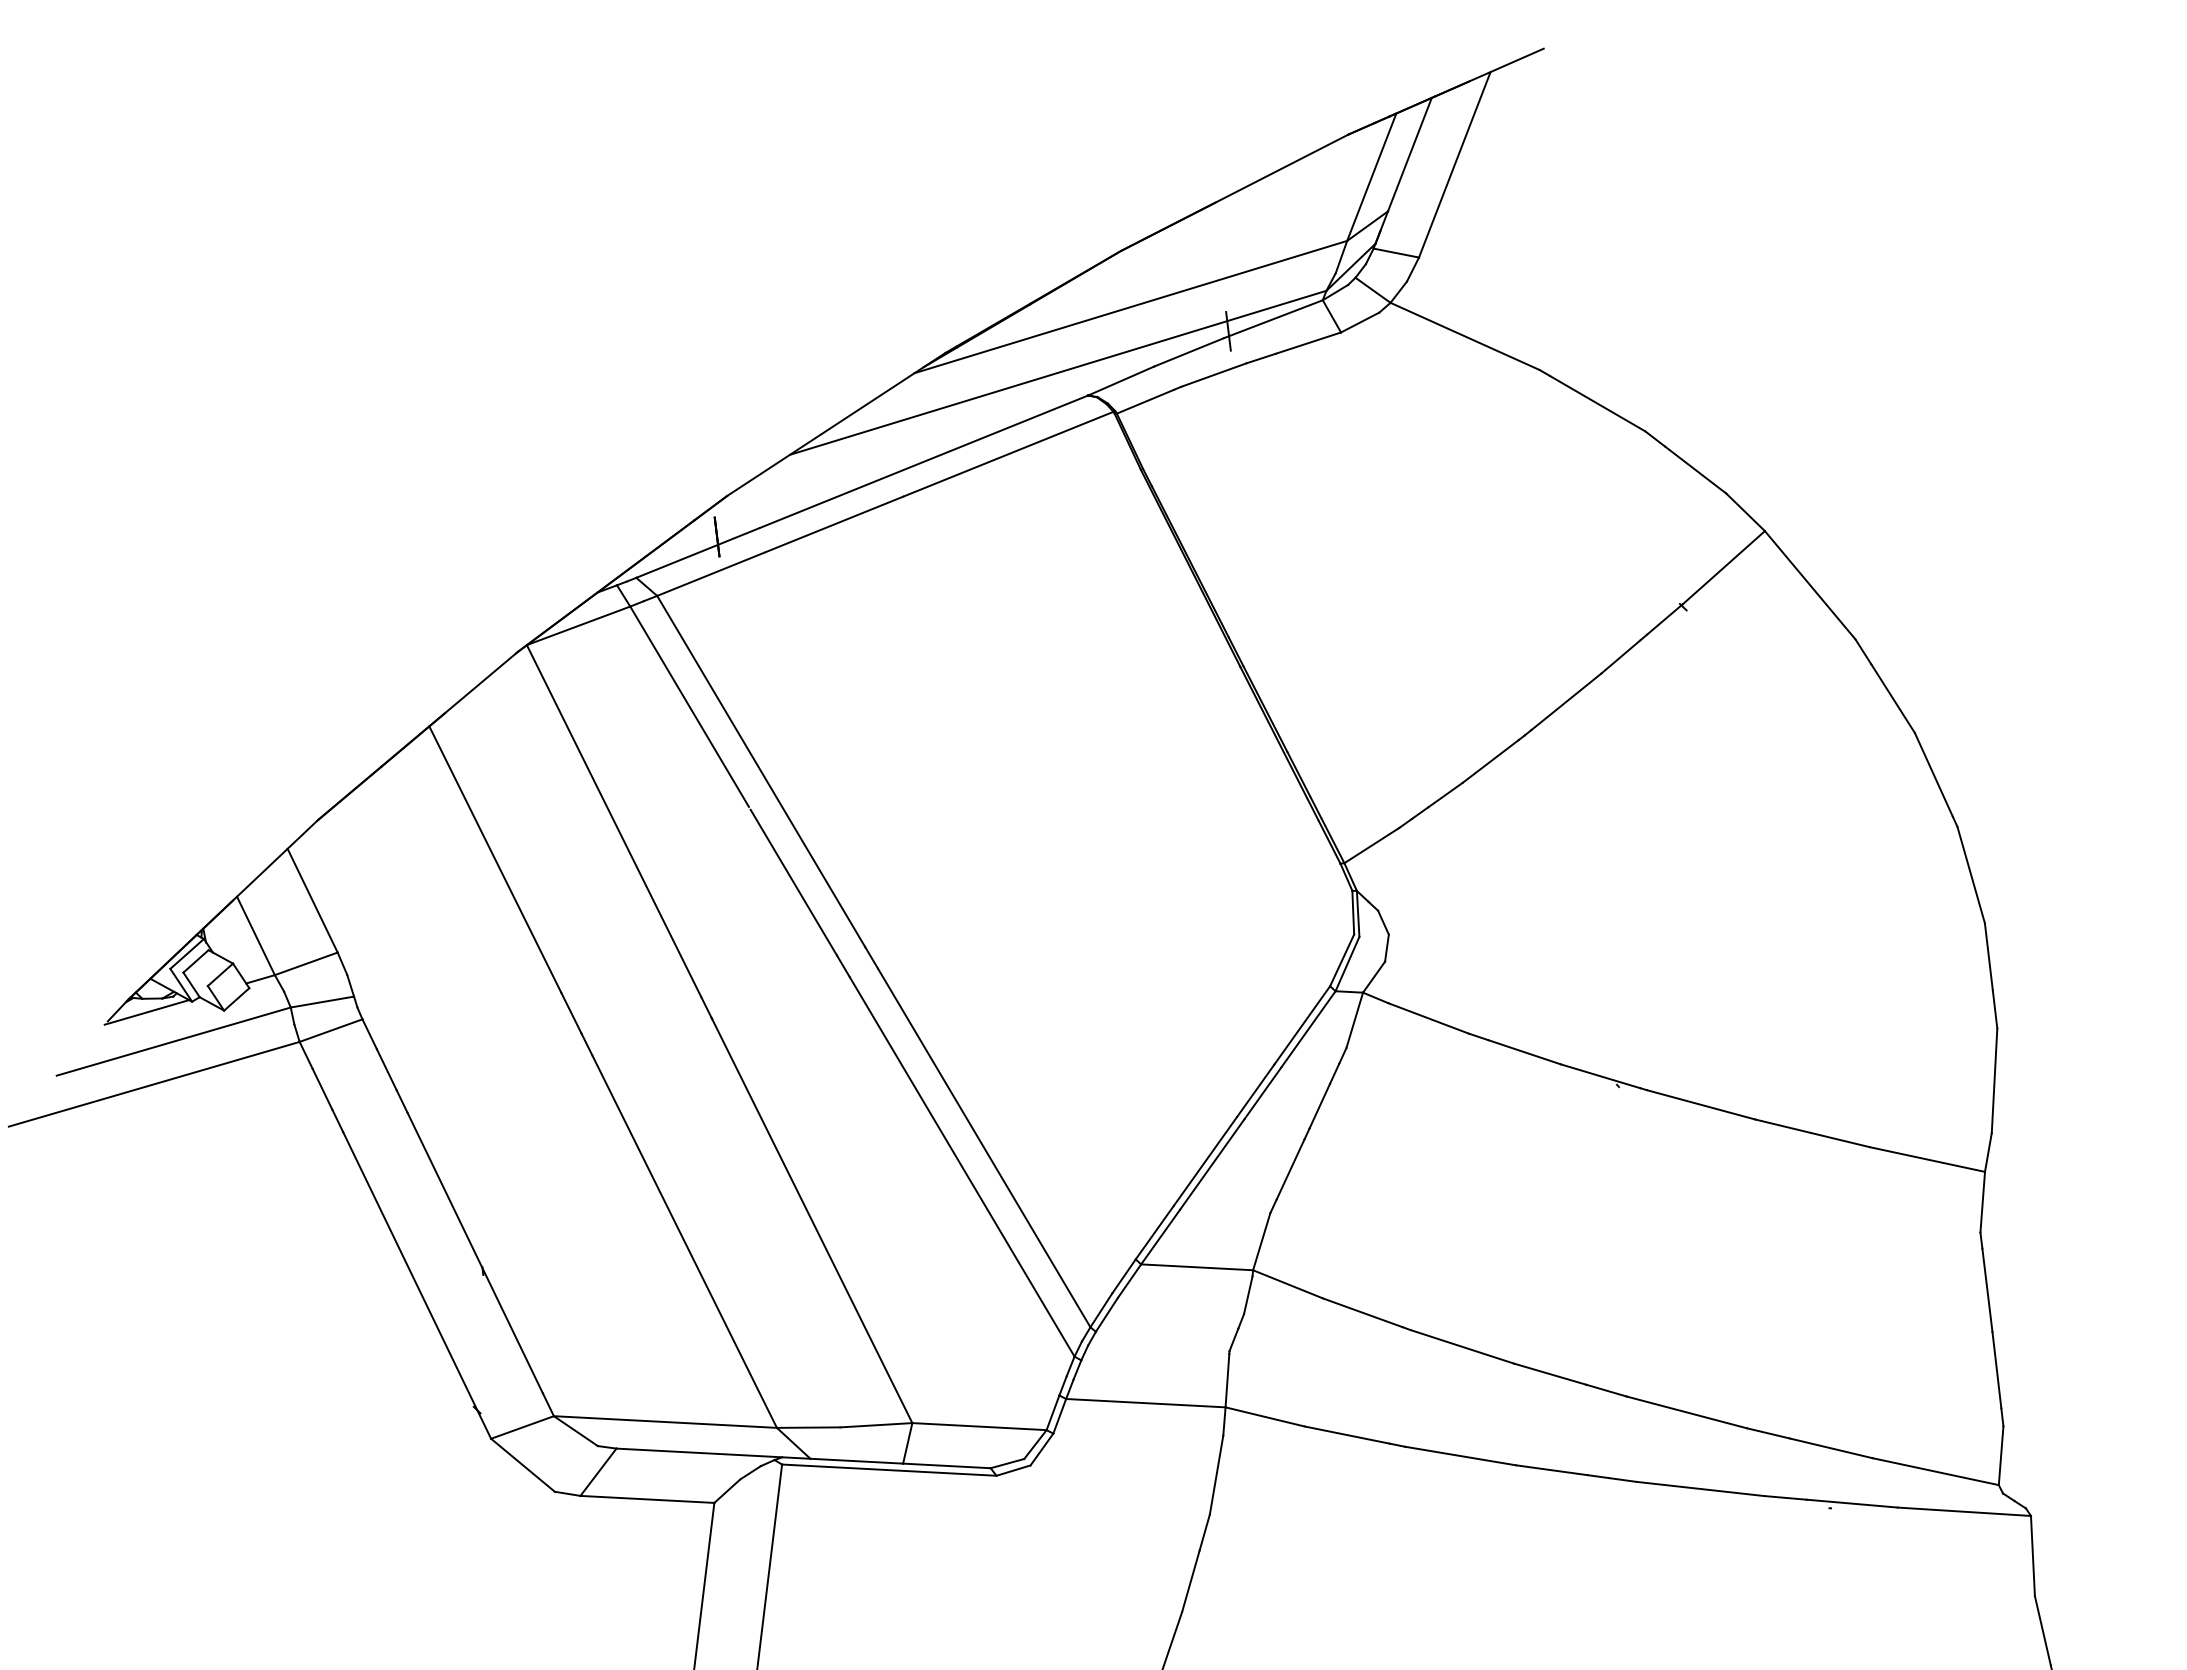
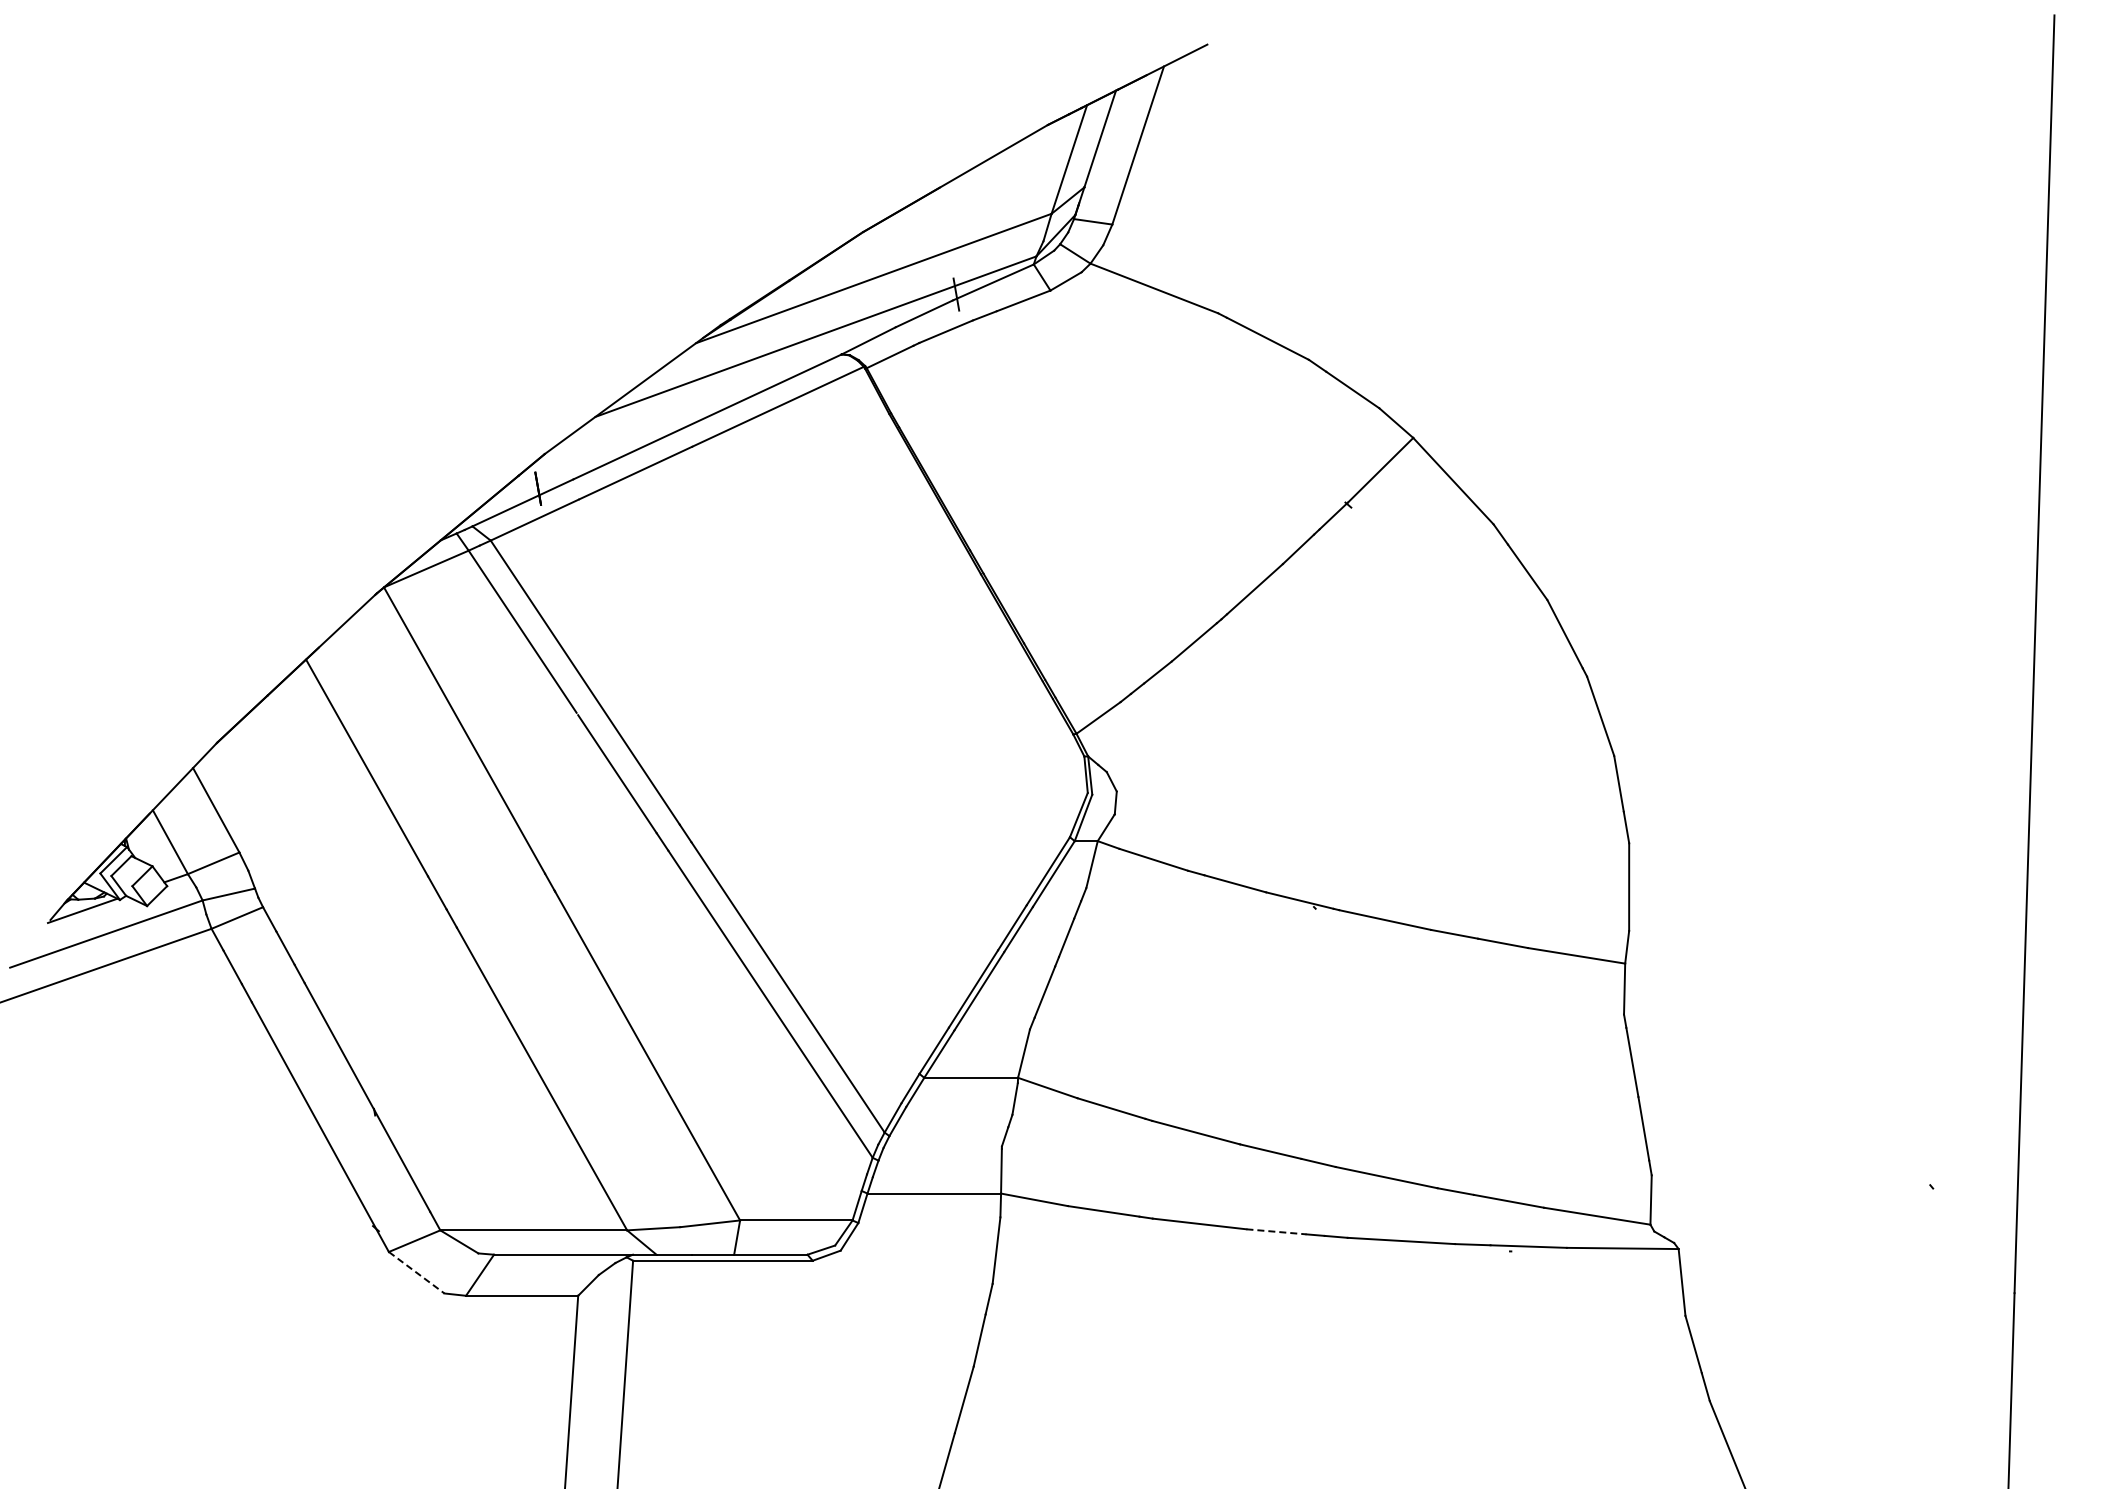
line: (522, 1464) -> (416, 1272), solid -> dashed
line: (1551, 1469) -> (1276, 1231), solid -> dashed

